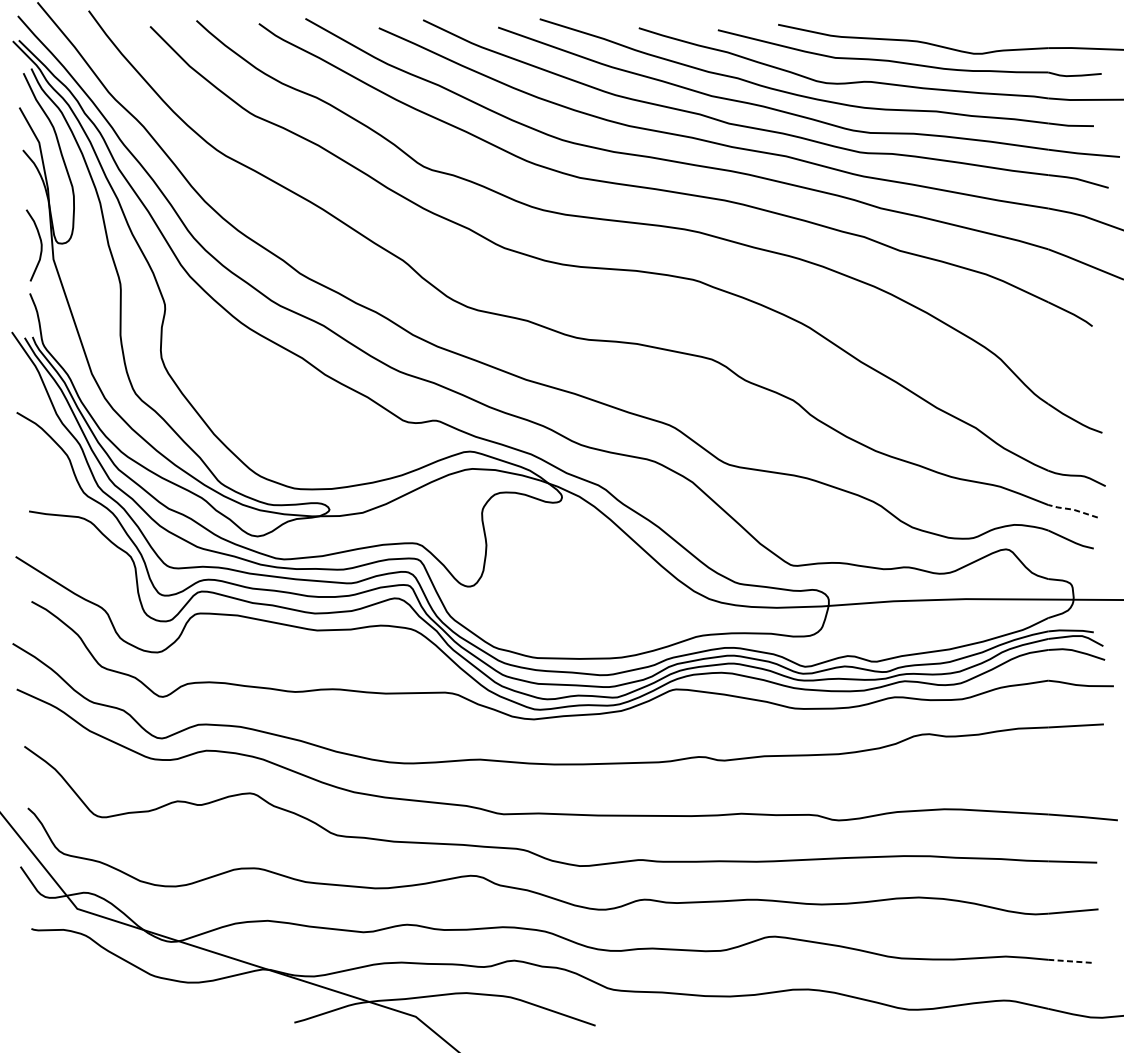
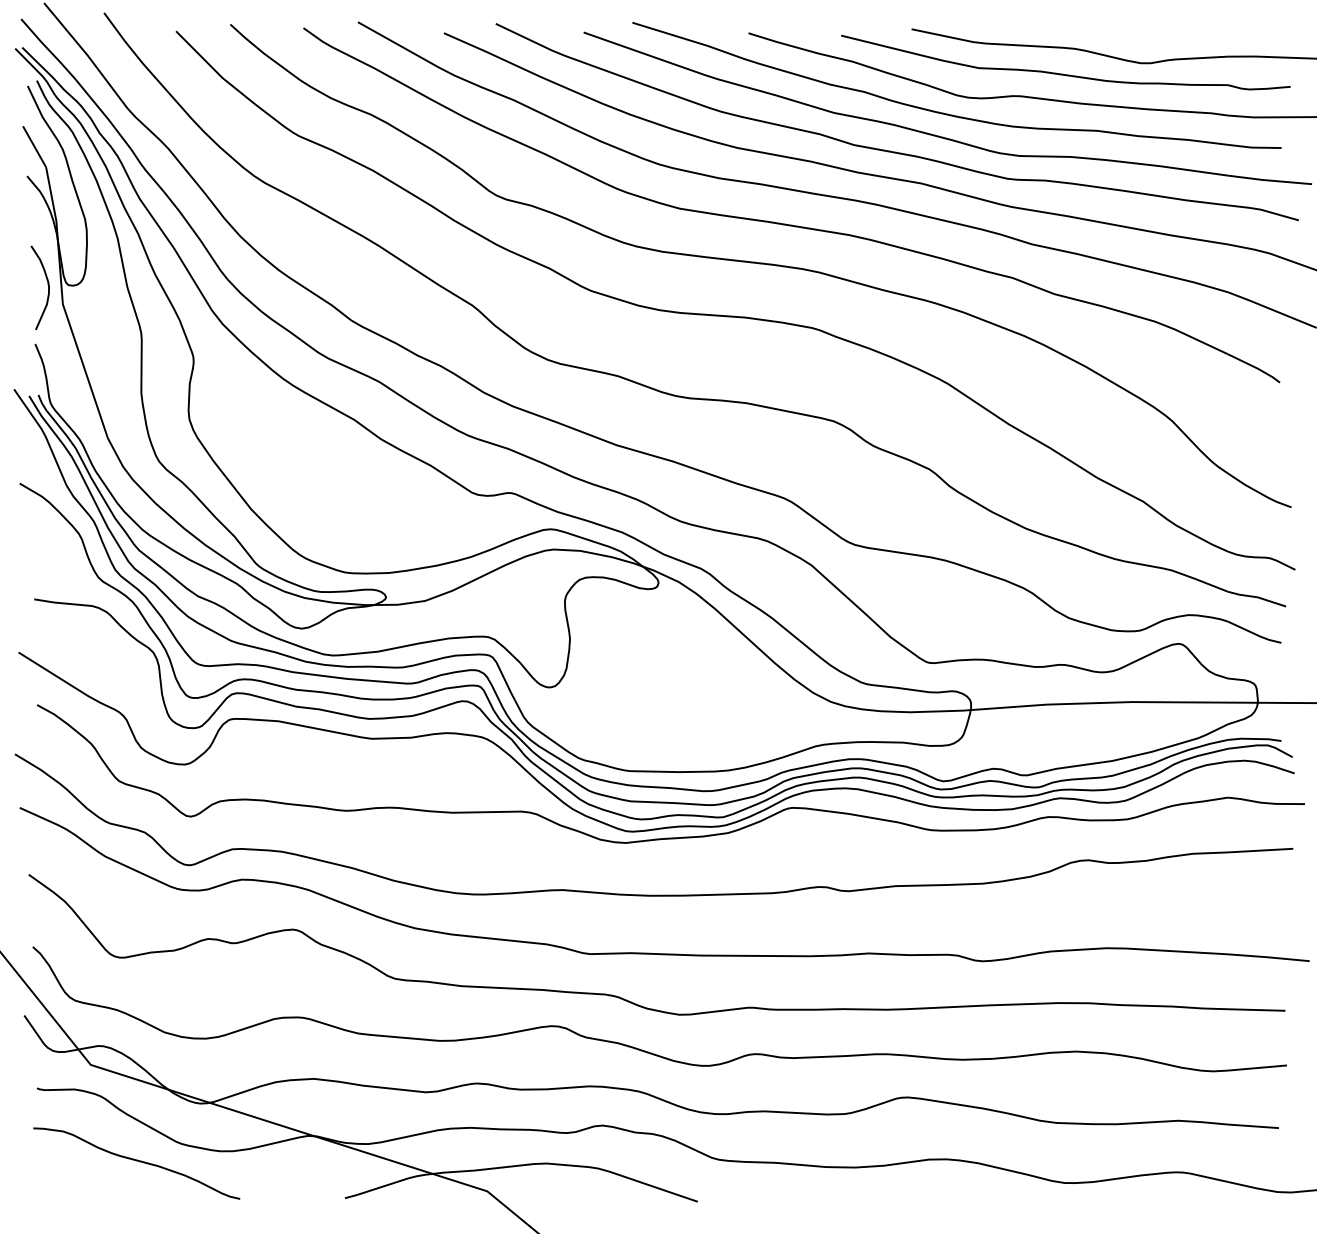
line: (1072, 509) -> (1256, 597), dashed -> solid
line: (1070, 961) -> (1254, 1126), dashed -> solid
curve: (116, 991) -> (136, 1161), added

